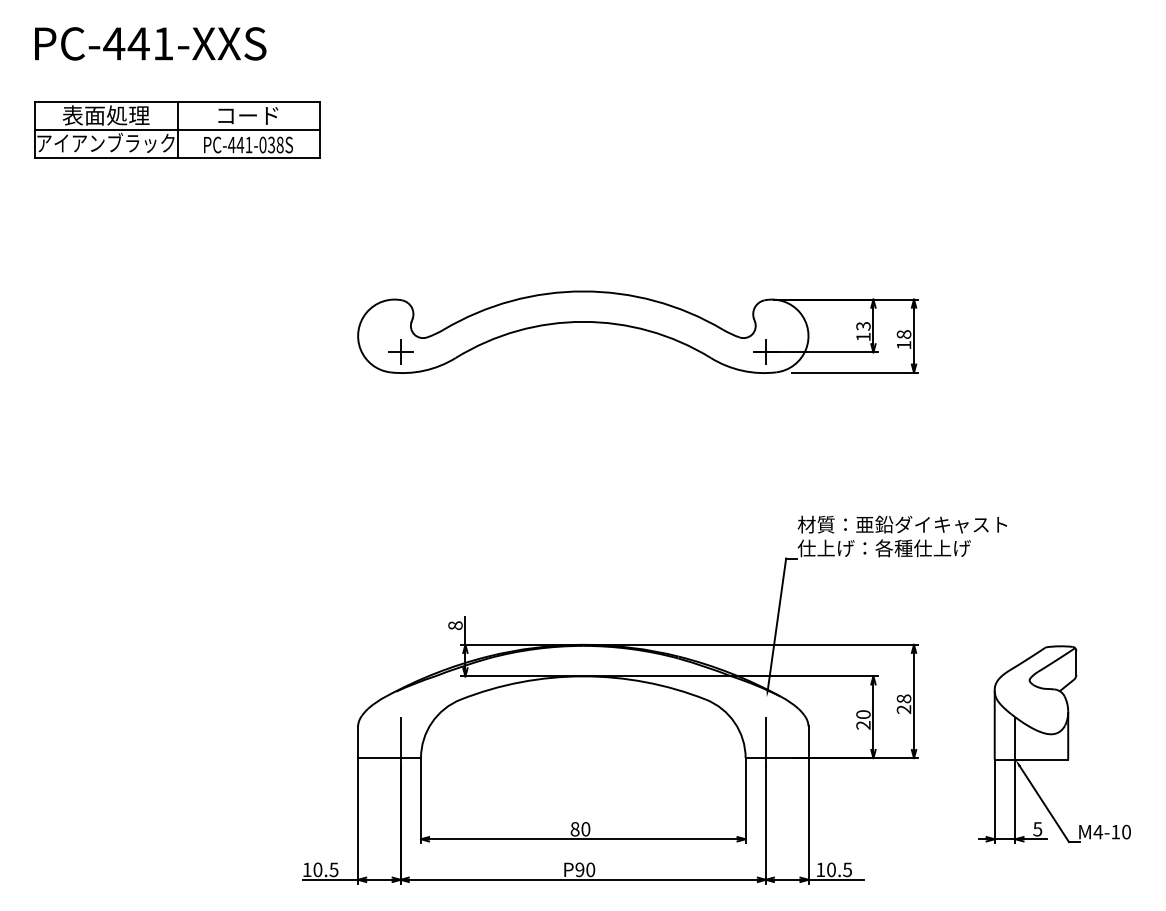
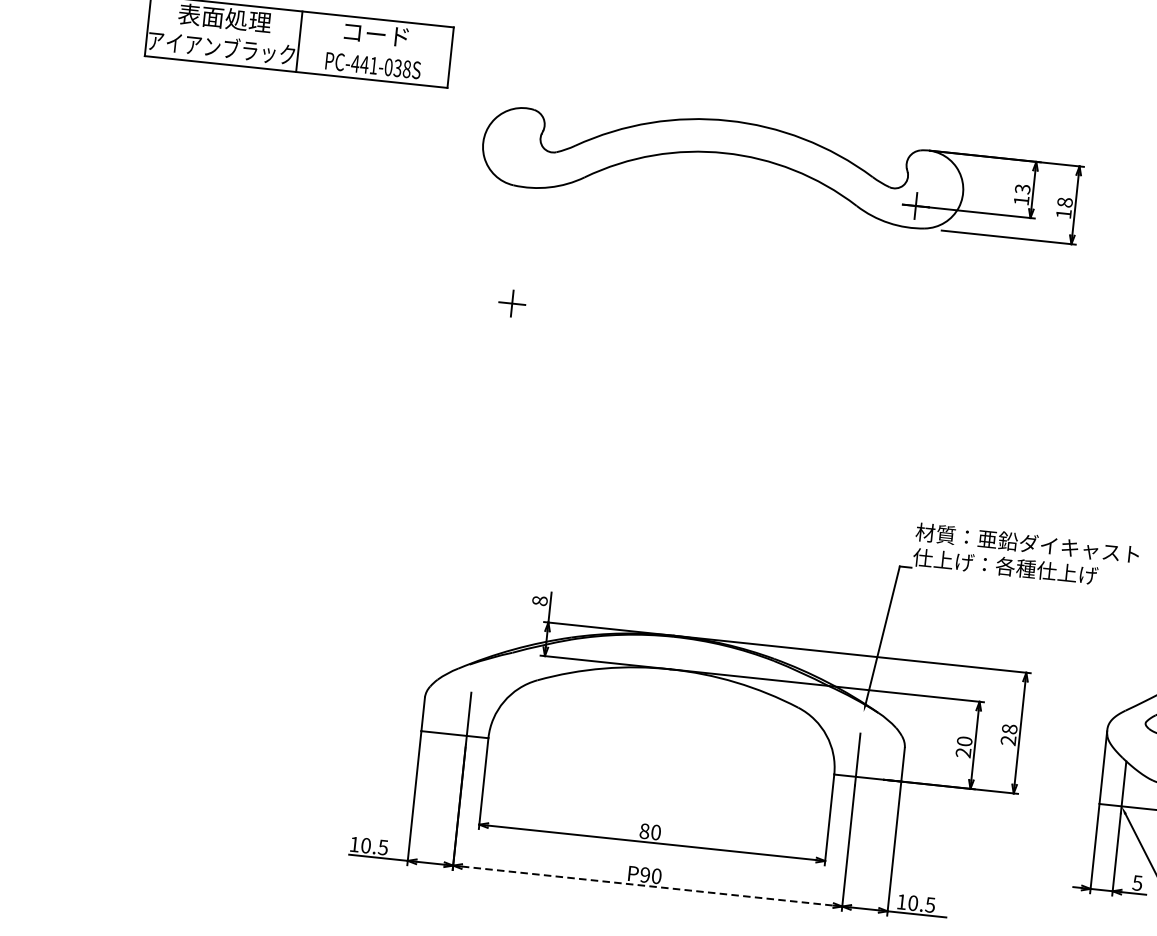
line: (177, 130) -> (299, 42), removed
part: (637, 331) -> (781, 169), moved
line: (583, 879) -> (647, 885), solid -> dashed

